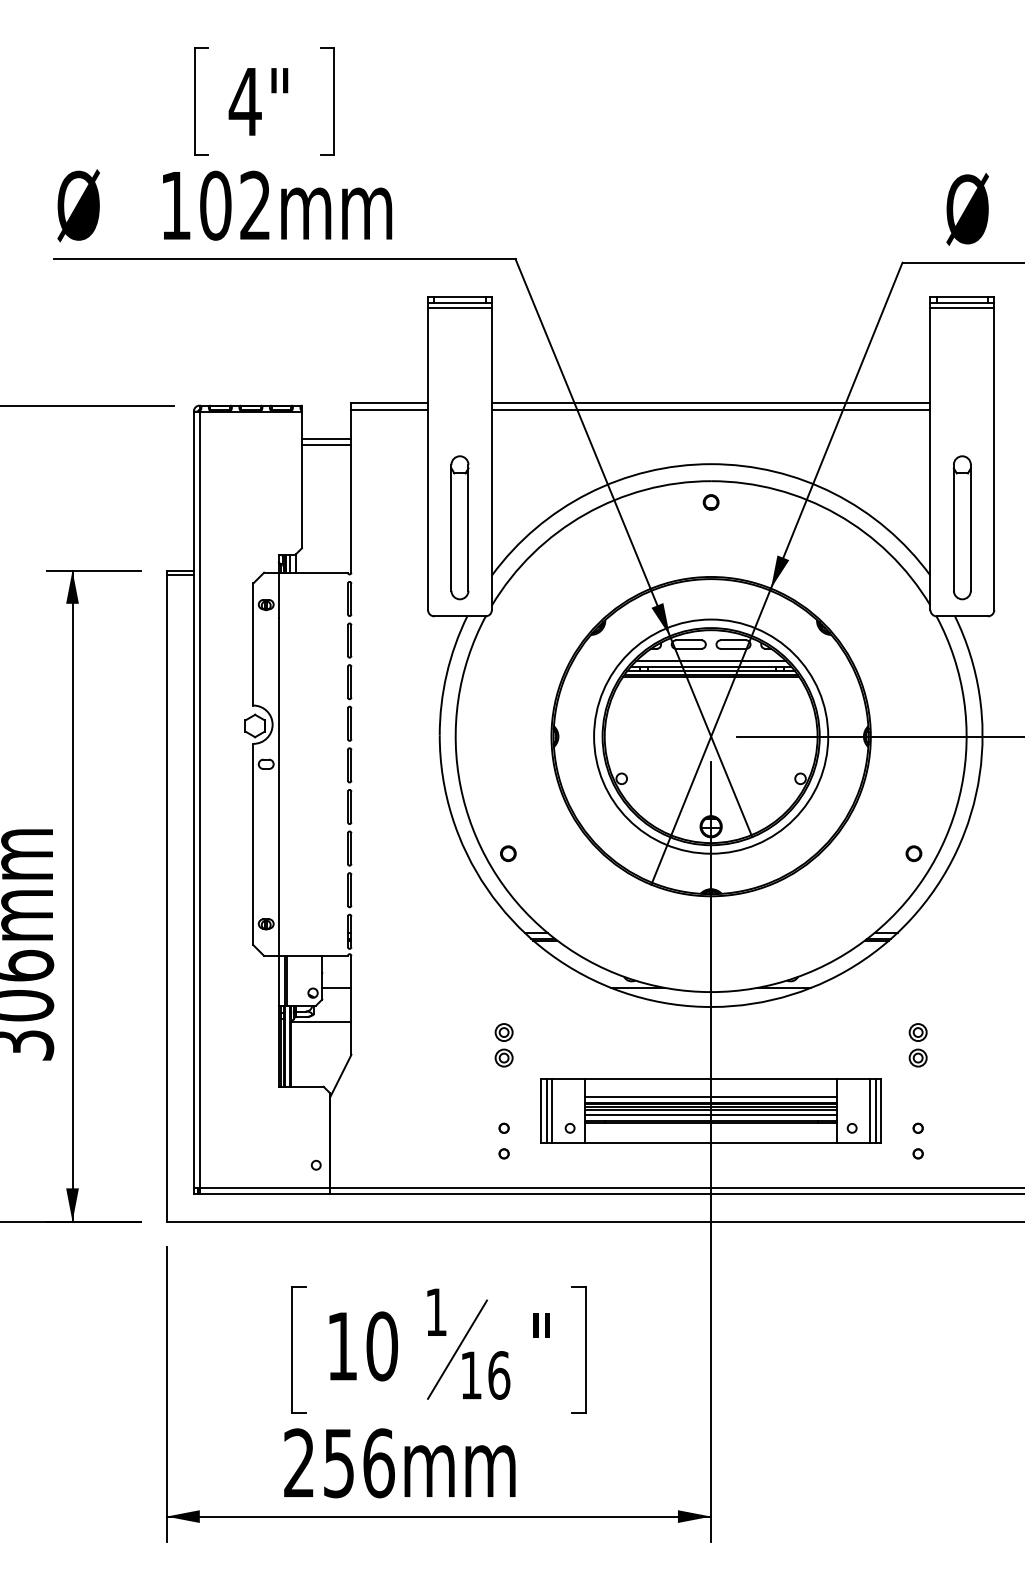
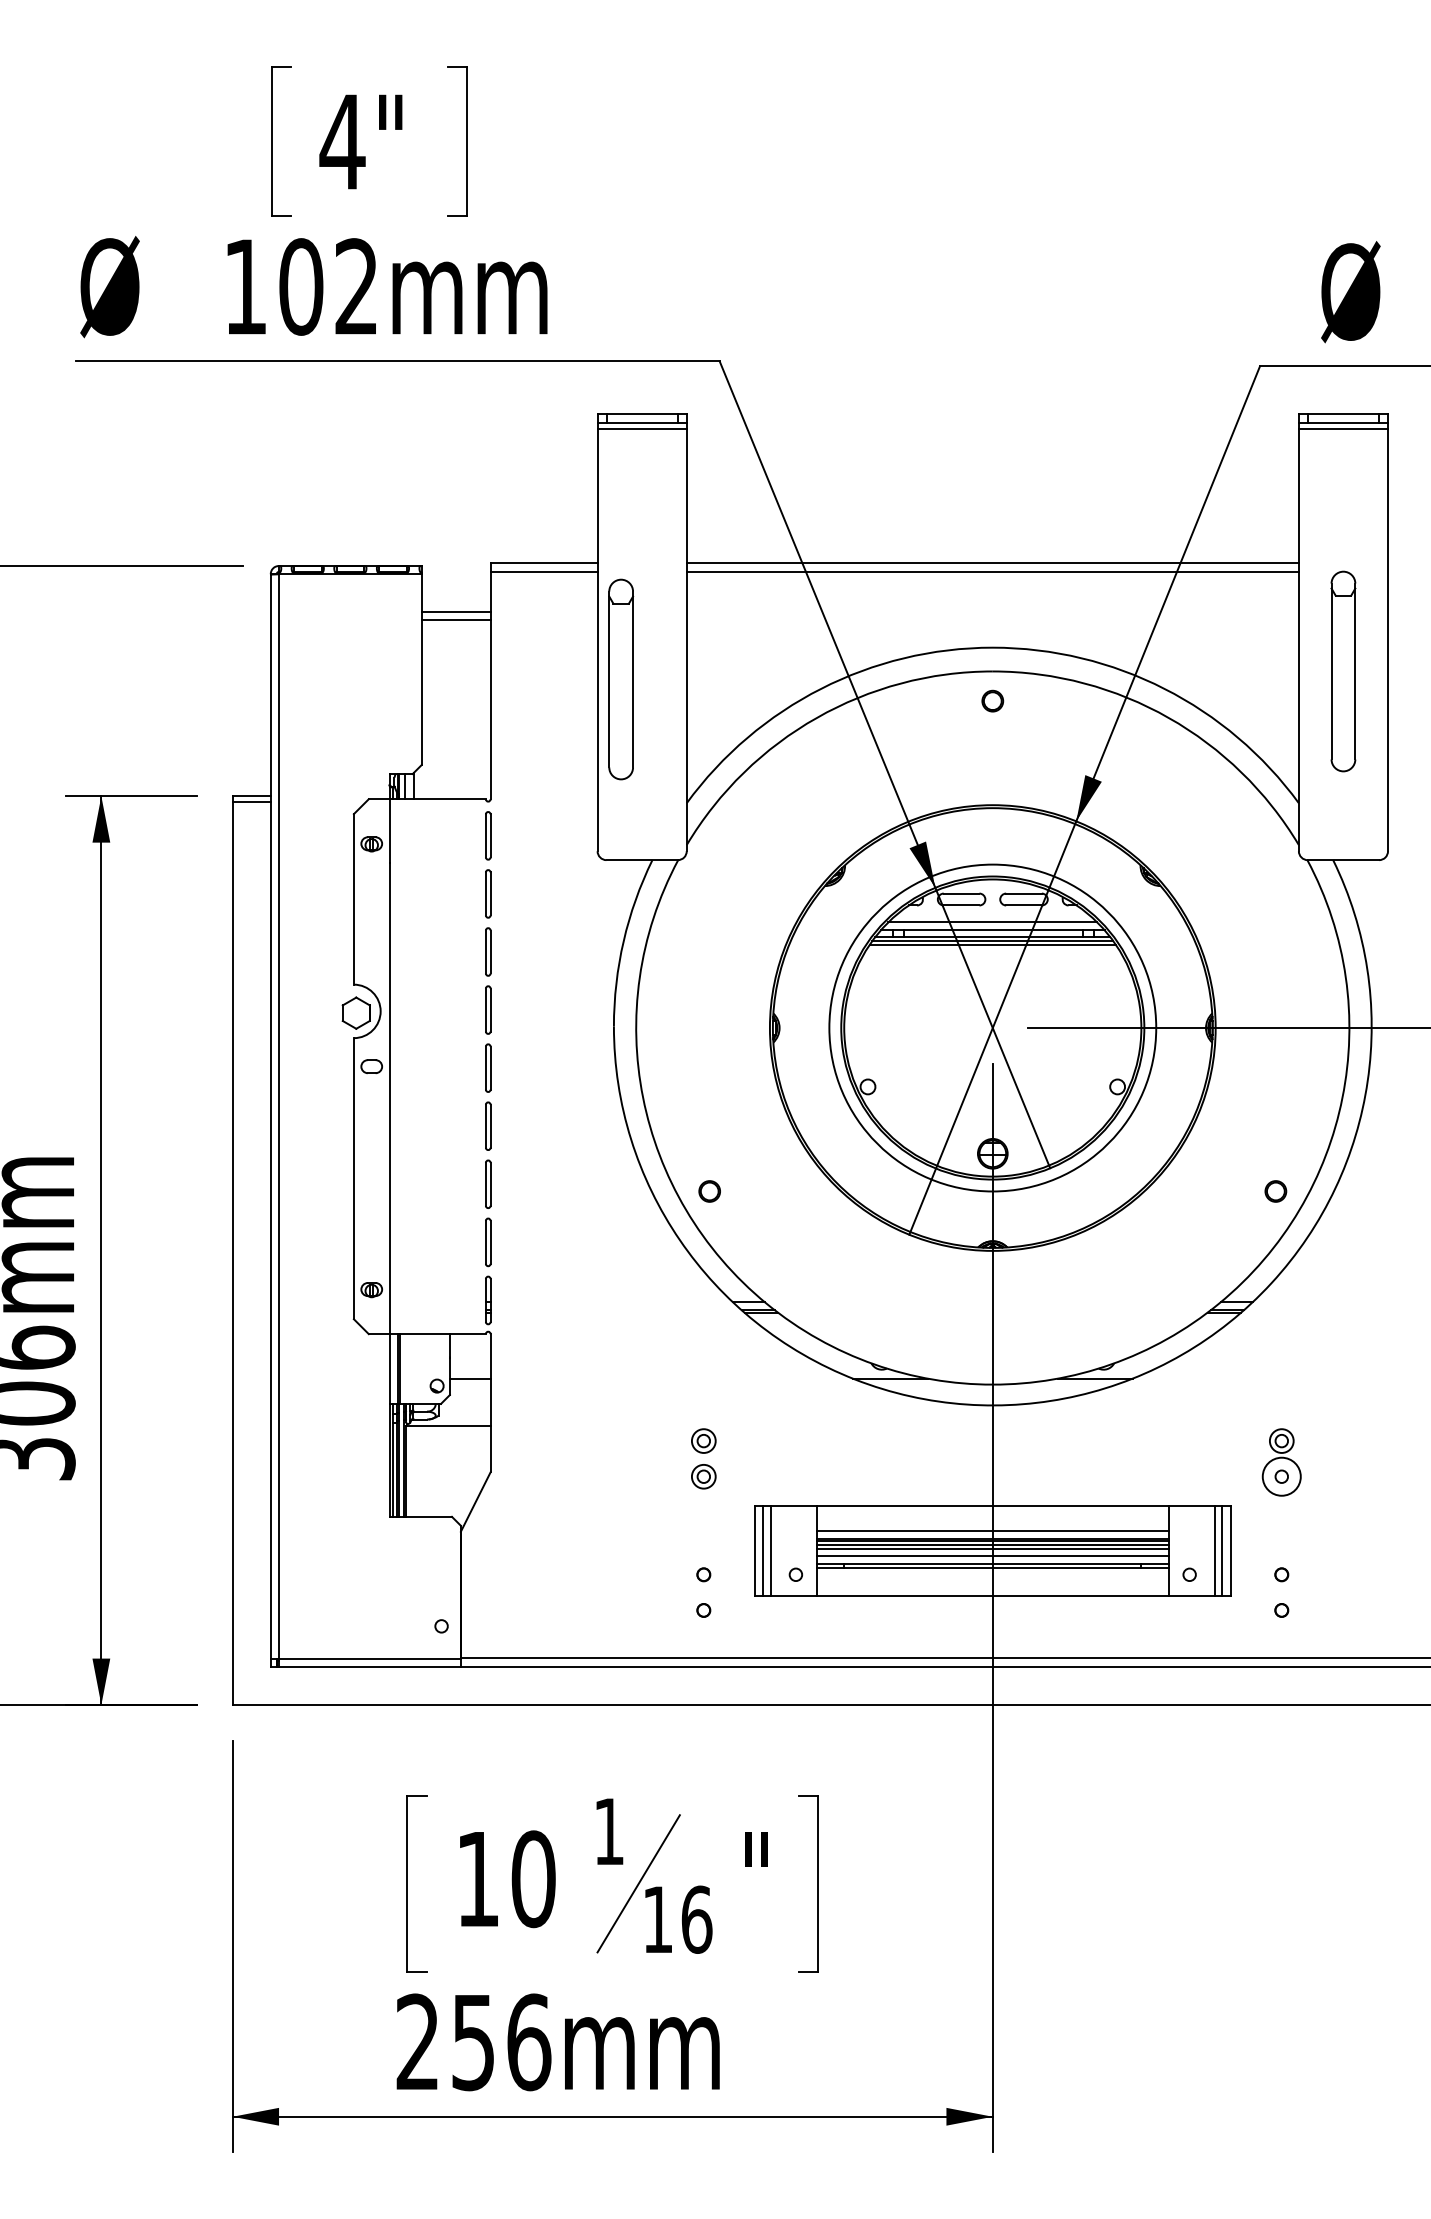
part: (460, 527) -> (621, 679), moved
part: (962, 527) -> (1343, 671), moved
circle: (917, 1057) -> (1281, 1476), size x1.6

